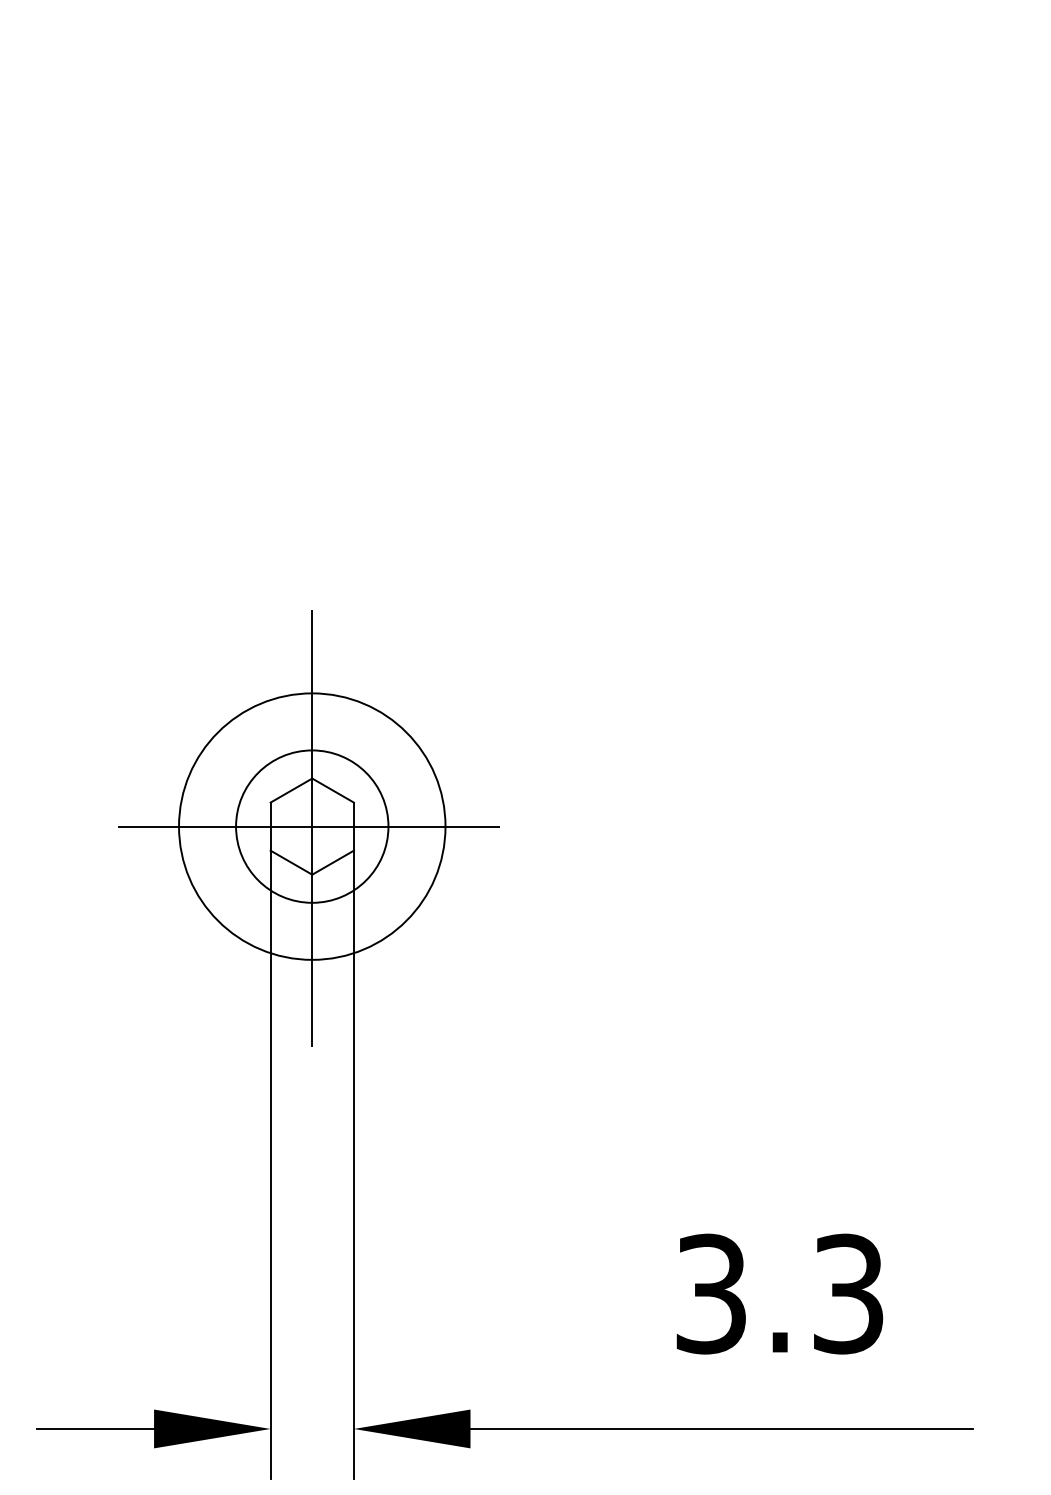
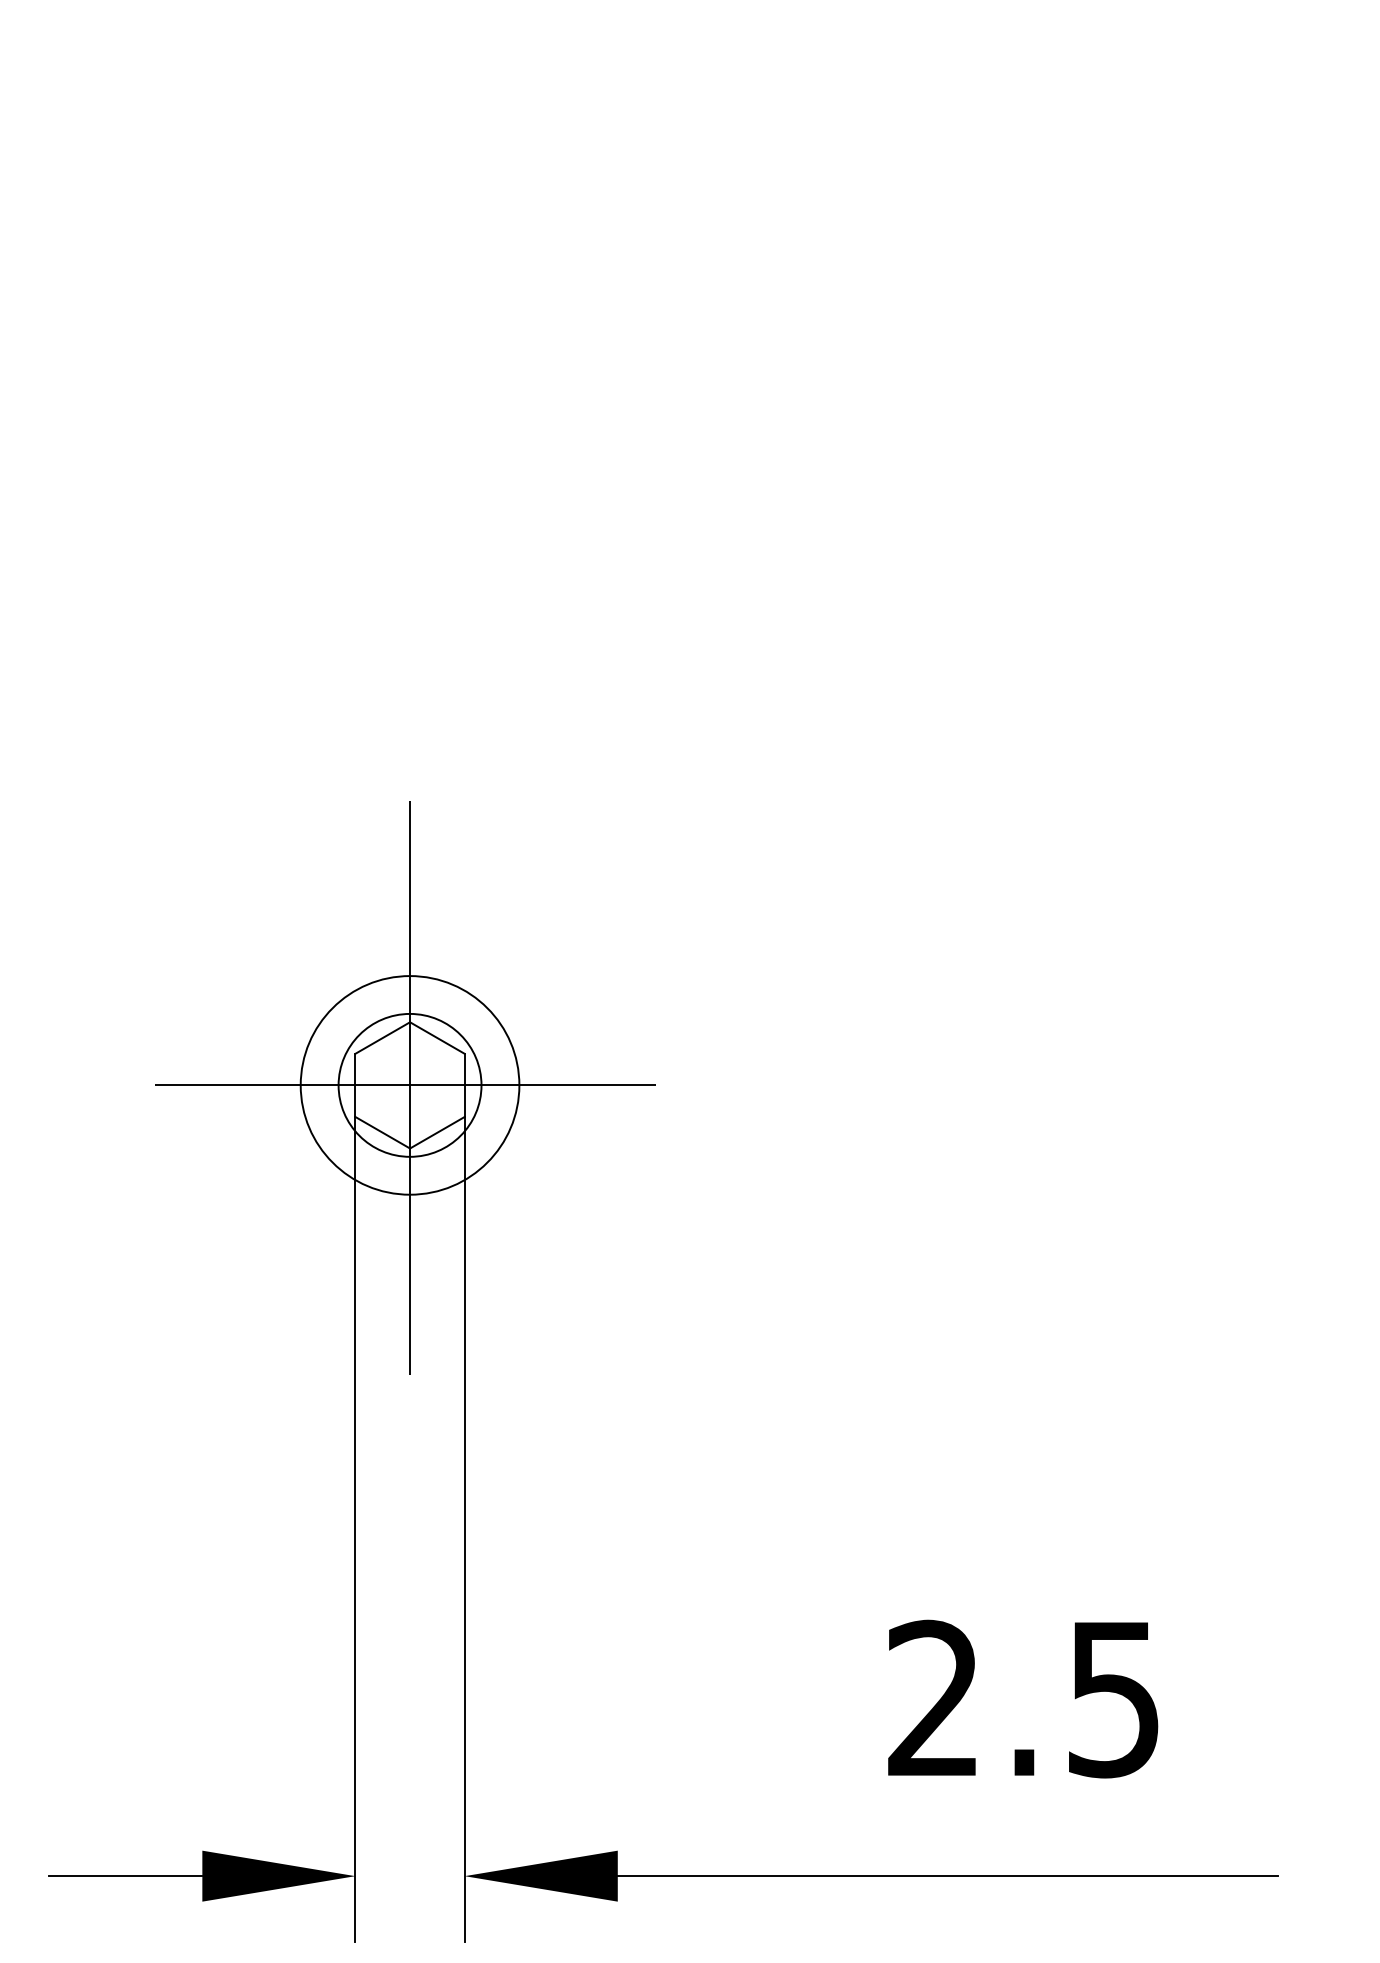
circle: (311, 825) -> (409, 1084), size x0.71
circle: (311, 826) -> (409, 1085), size x0.62
text: (779, 1293) -> (1023, 1698), 3.3 -> 2.5

